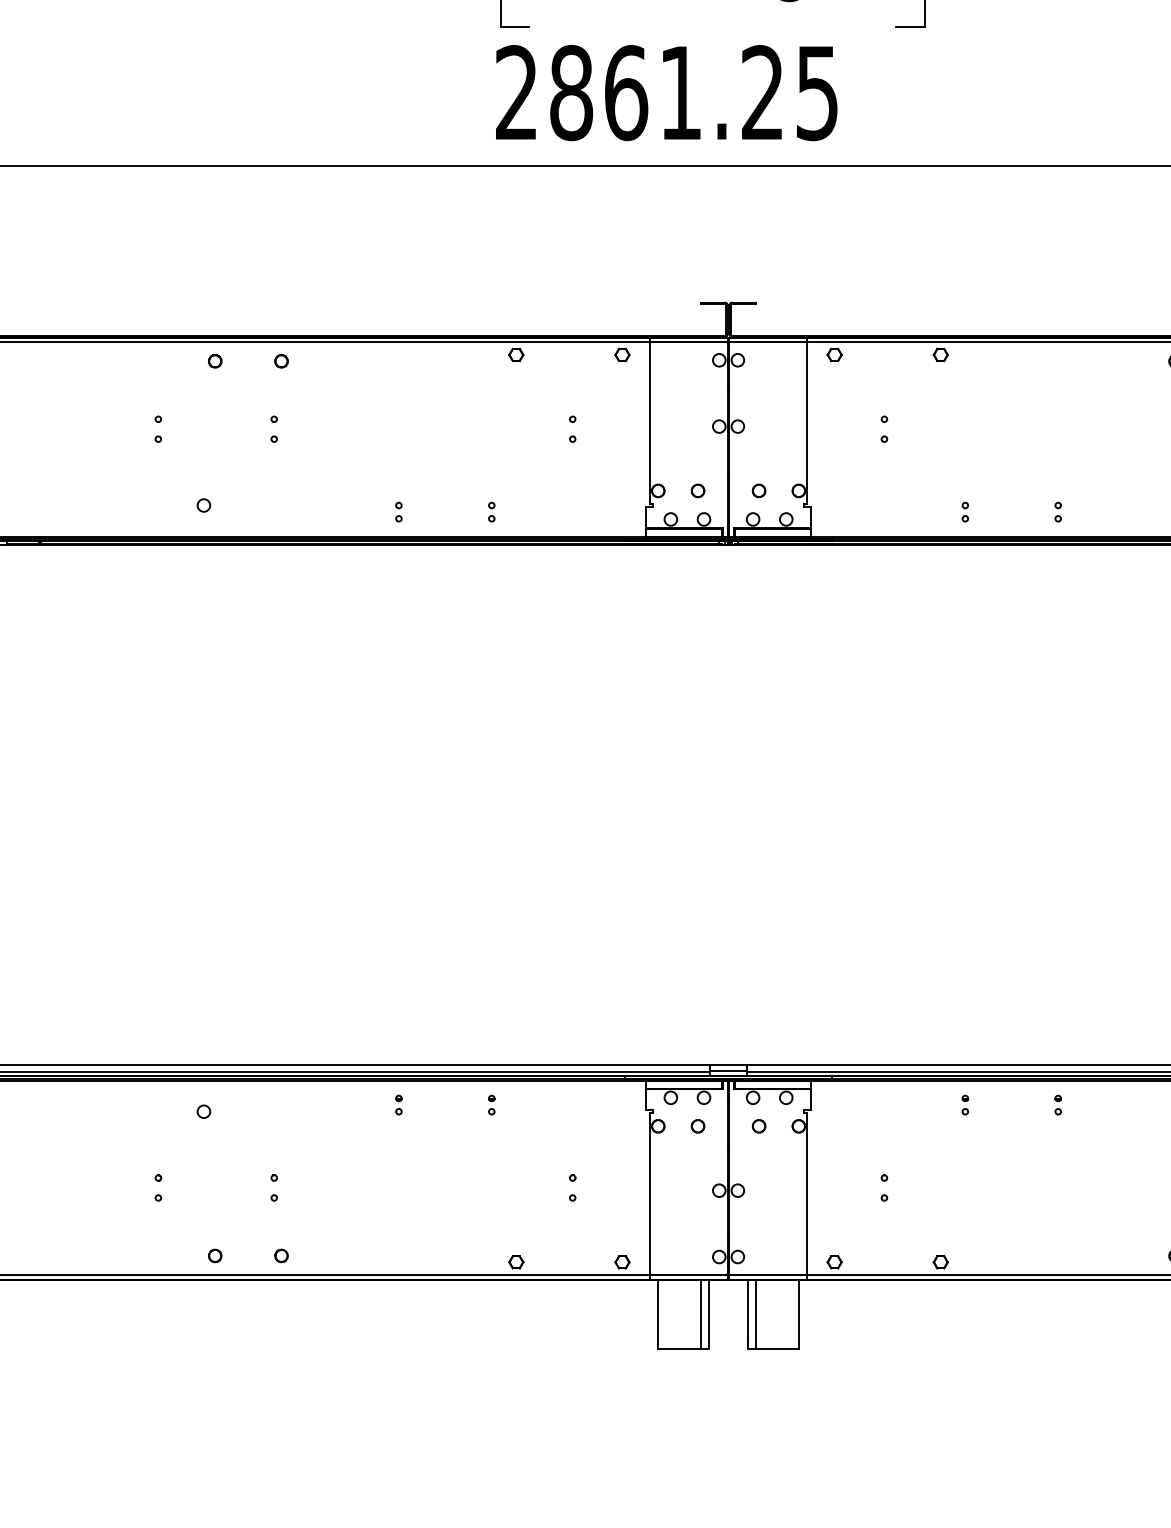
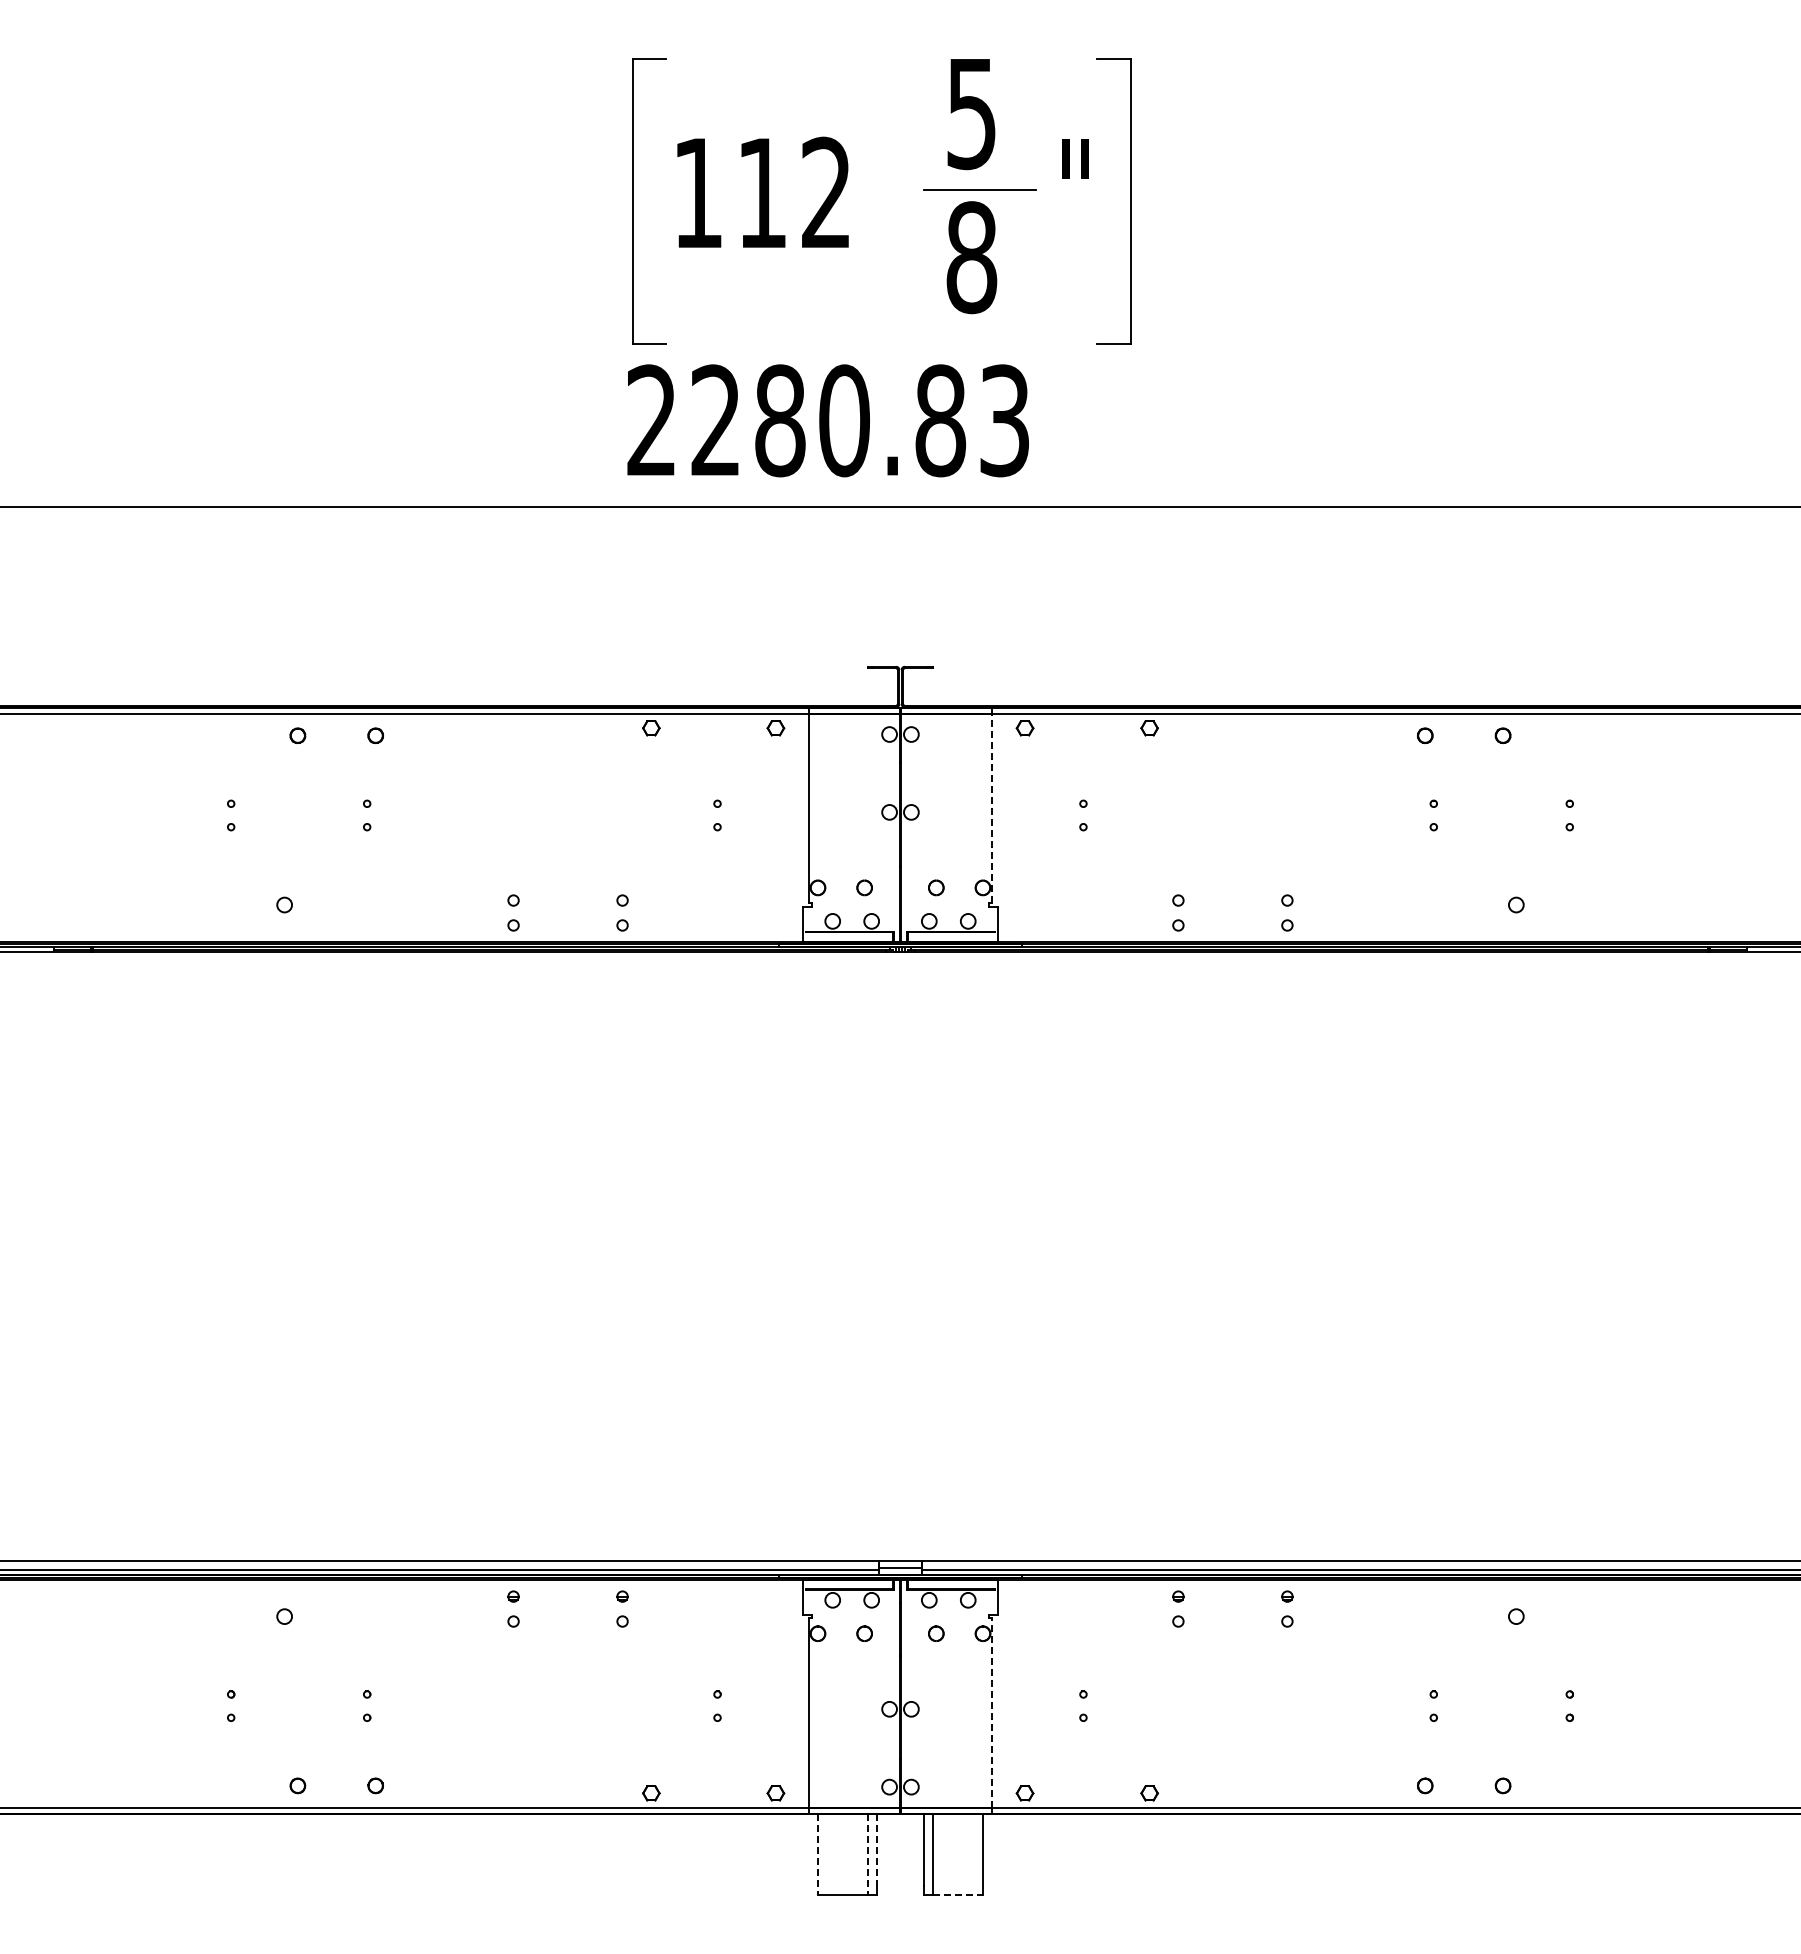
text: (693, 92) -> (859, 420), 2861.25 -> 2280.83
line: (806, 423) -> (992, 808), solid -> dashed
part: (398, 511) -> (513, 912), size x1.6
part: (491, 511) -> (622, 912), size x1.6
part: (965, 511) -> (1178, 912), size x1.6
part: (1058, 511) -> (1287, 912), size x1.6
part: (398, 1104) -> (513, 1608), size x1.6
part: (491, 1104) -> (622, 1608), size x1.6
part: (965, 1104) -> (1178, 1608), size x1.6
part: (1058, 1104) -> (1287, 1608), size x1.6
line: (806, 1194) -> (992, 1713), solid -> dashed
line: (708, 1310) -> (877, 1850), solid -> dashed
line: (657, 1314) -> (817, 1854), solid -> dashed
line: (700, 1314) -> (867, 1854), solid -> dashed
line: (777, 1349) -> (958, 1895), solid -> dashed

